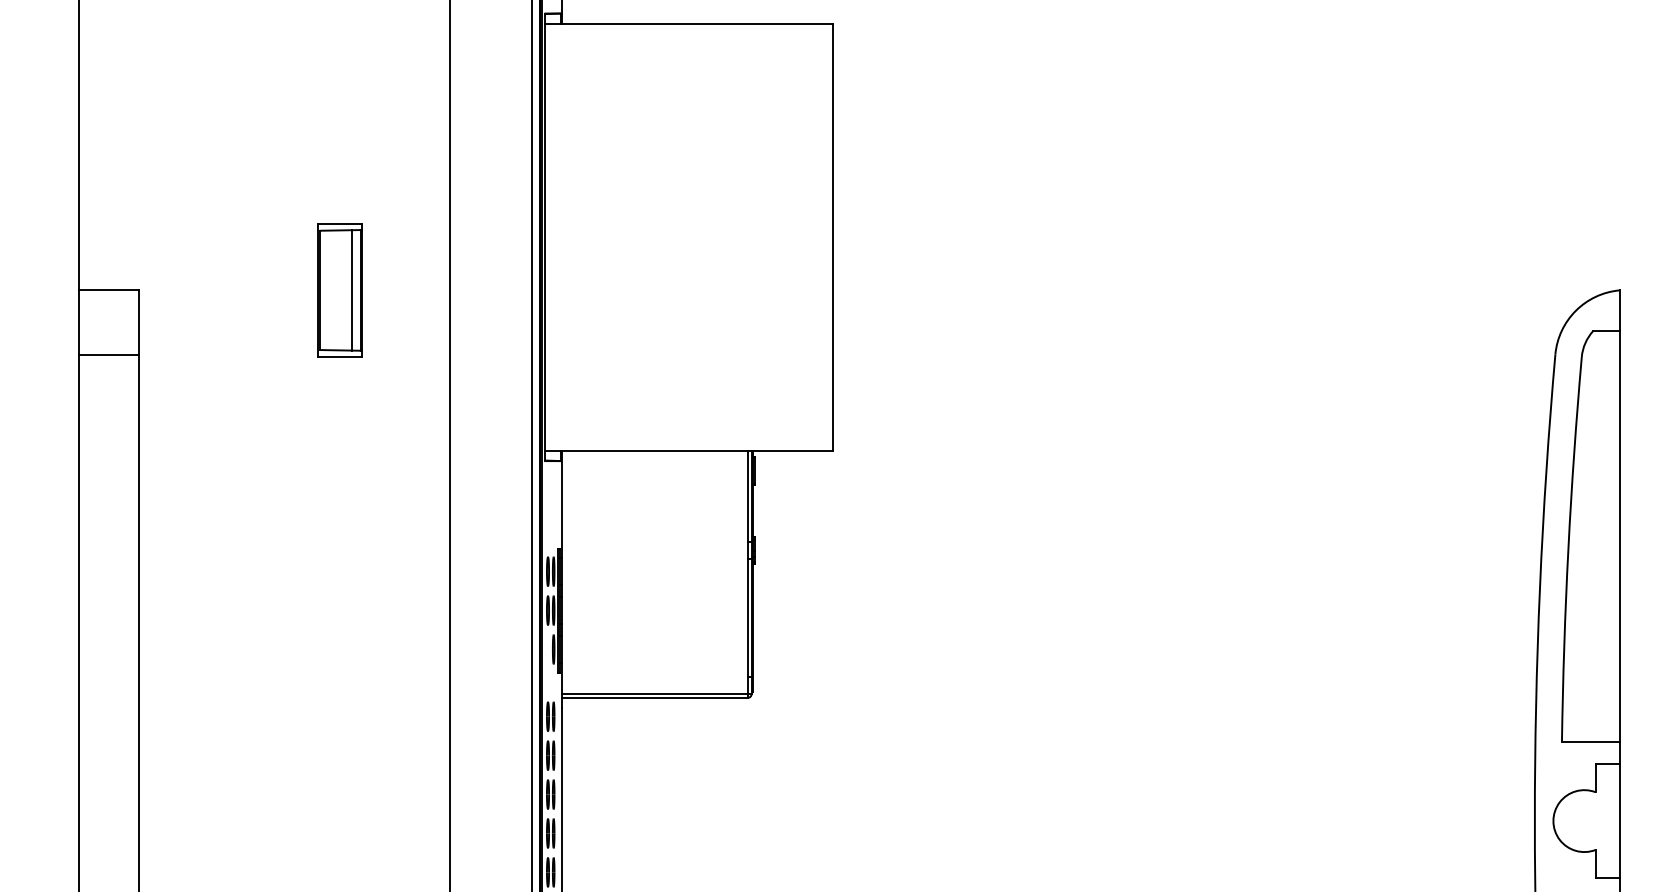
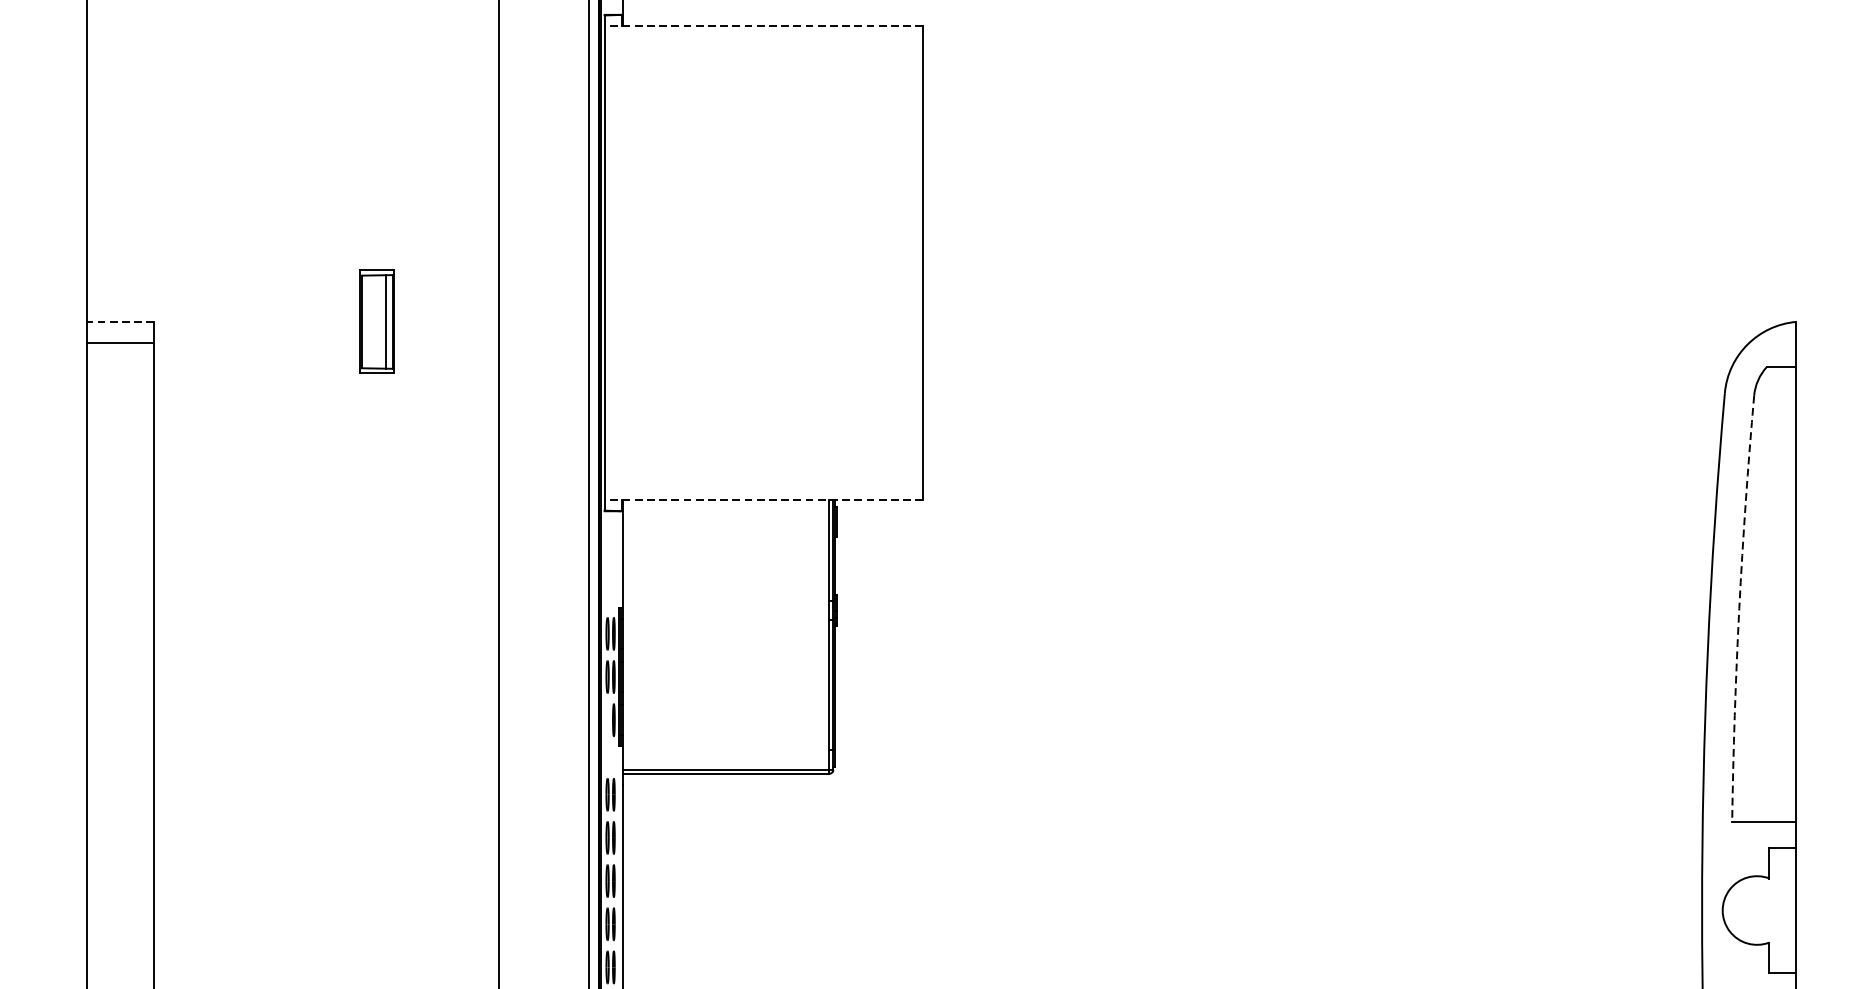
line: (689, 23) -> (764, 25), solid -> dashed
line: (108, 290) -> (120, 322), solid -> dashed
part: (339, 290) -> (376, 322), size x0.7
line: (109, 354) -> (121, 343), moved
line: (689, 451) -> (764, 500), solid -> dashed
arc: (1568, 549) -> (1739, 609), solid -> dashed

